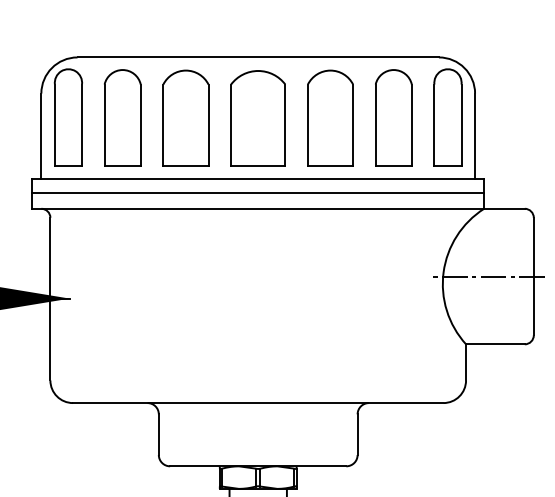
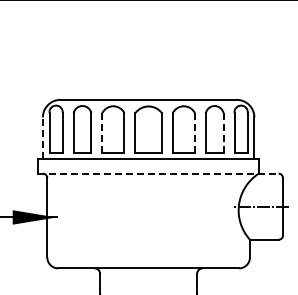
line: (163, 124) -> (102, 132), solid -> dashed
line: (352, 124) -> (194, 132), solid -> dashed
line: (411, 124) -> (223, 132), solid -> dashed
line: (40, 136) -> (42, 138), solid -> dashed
line: (257, 192) -> (148, 165), removed
line: (280, 208) -> (159, 173), solid -> dashed

